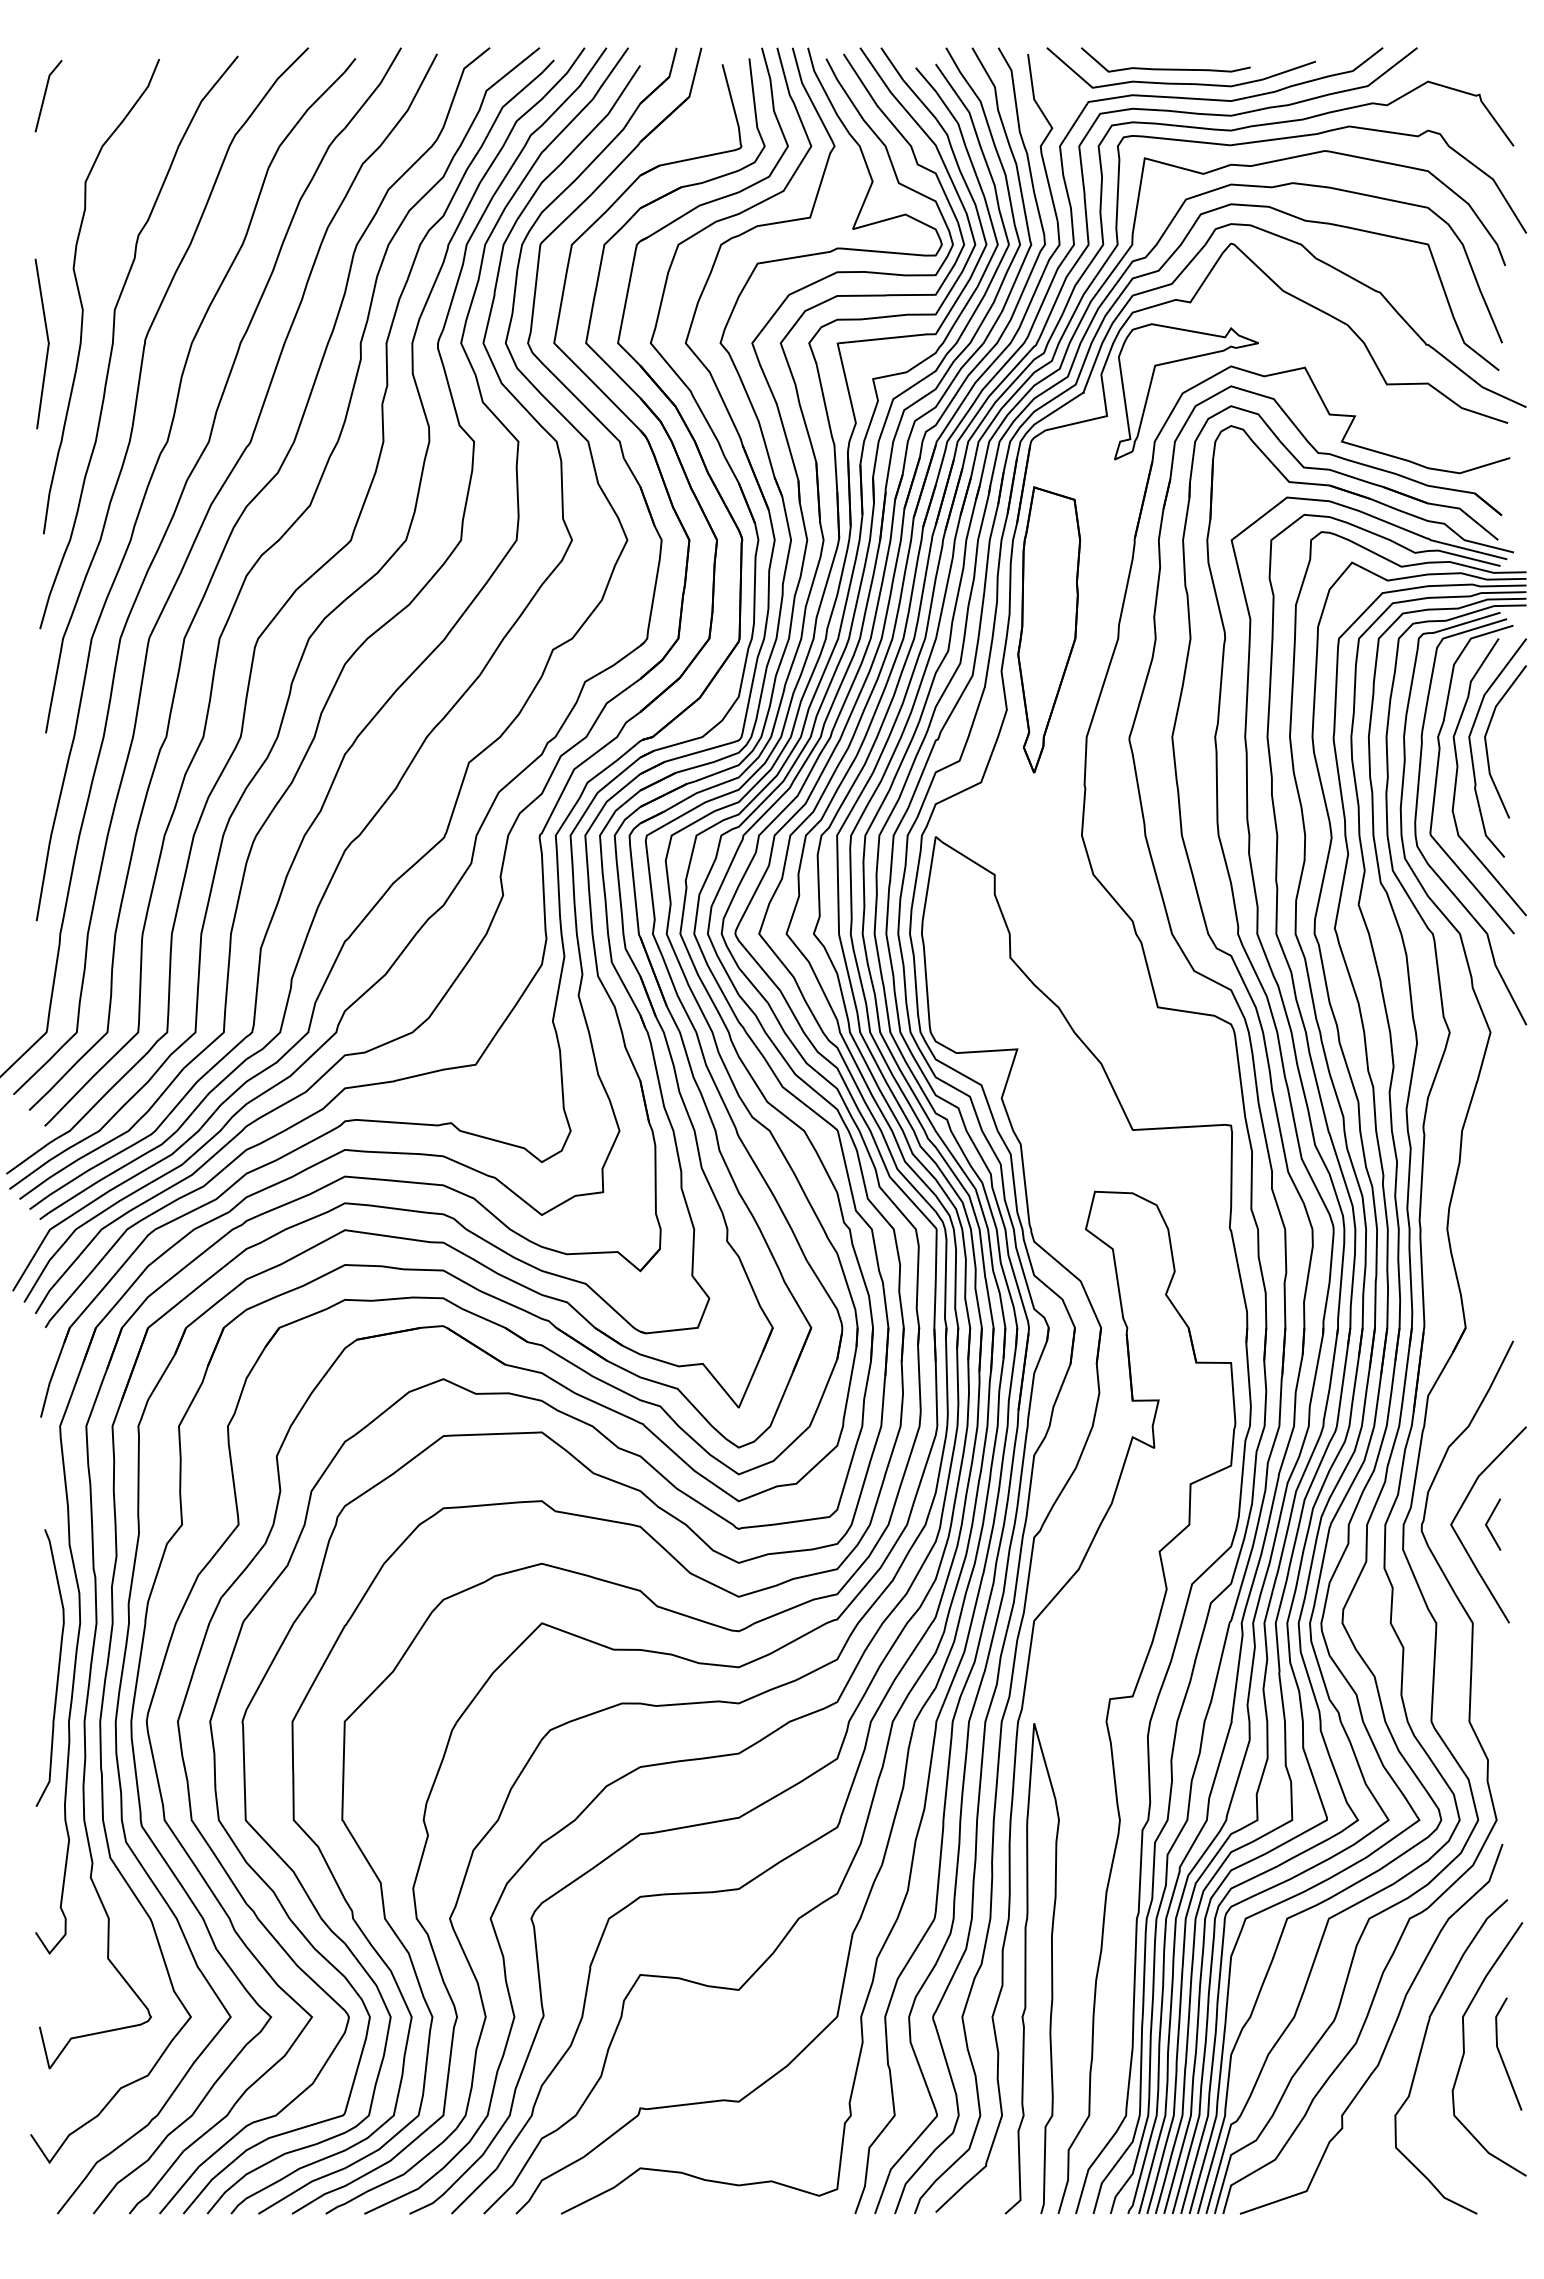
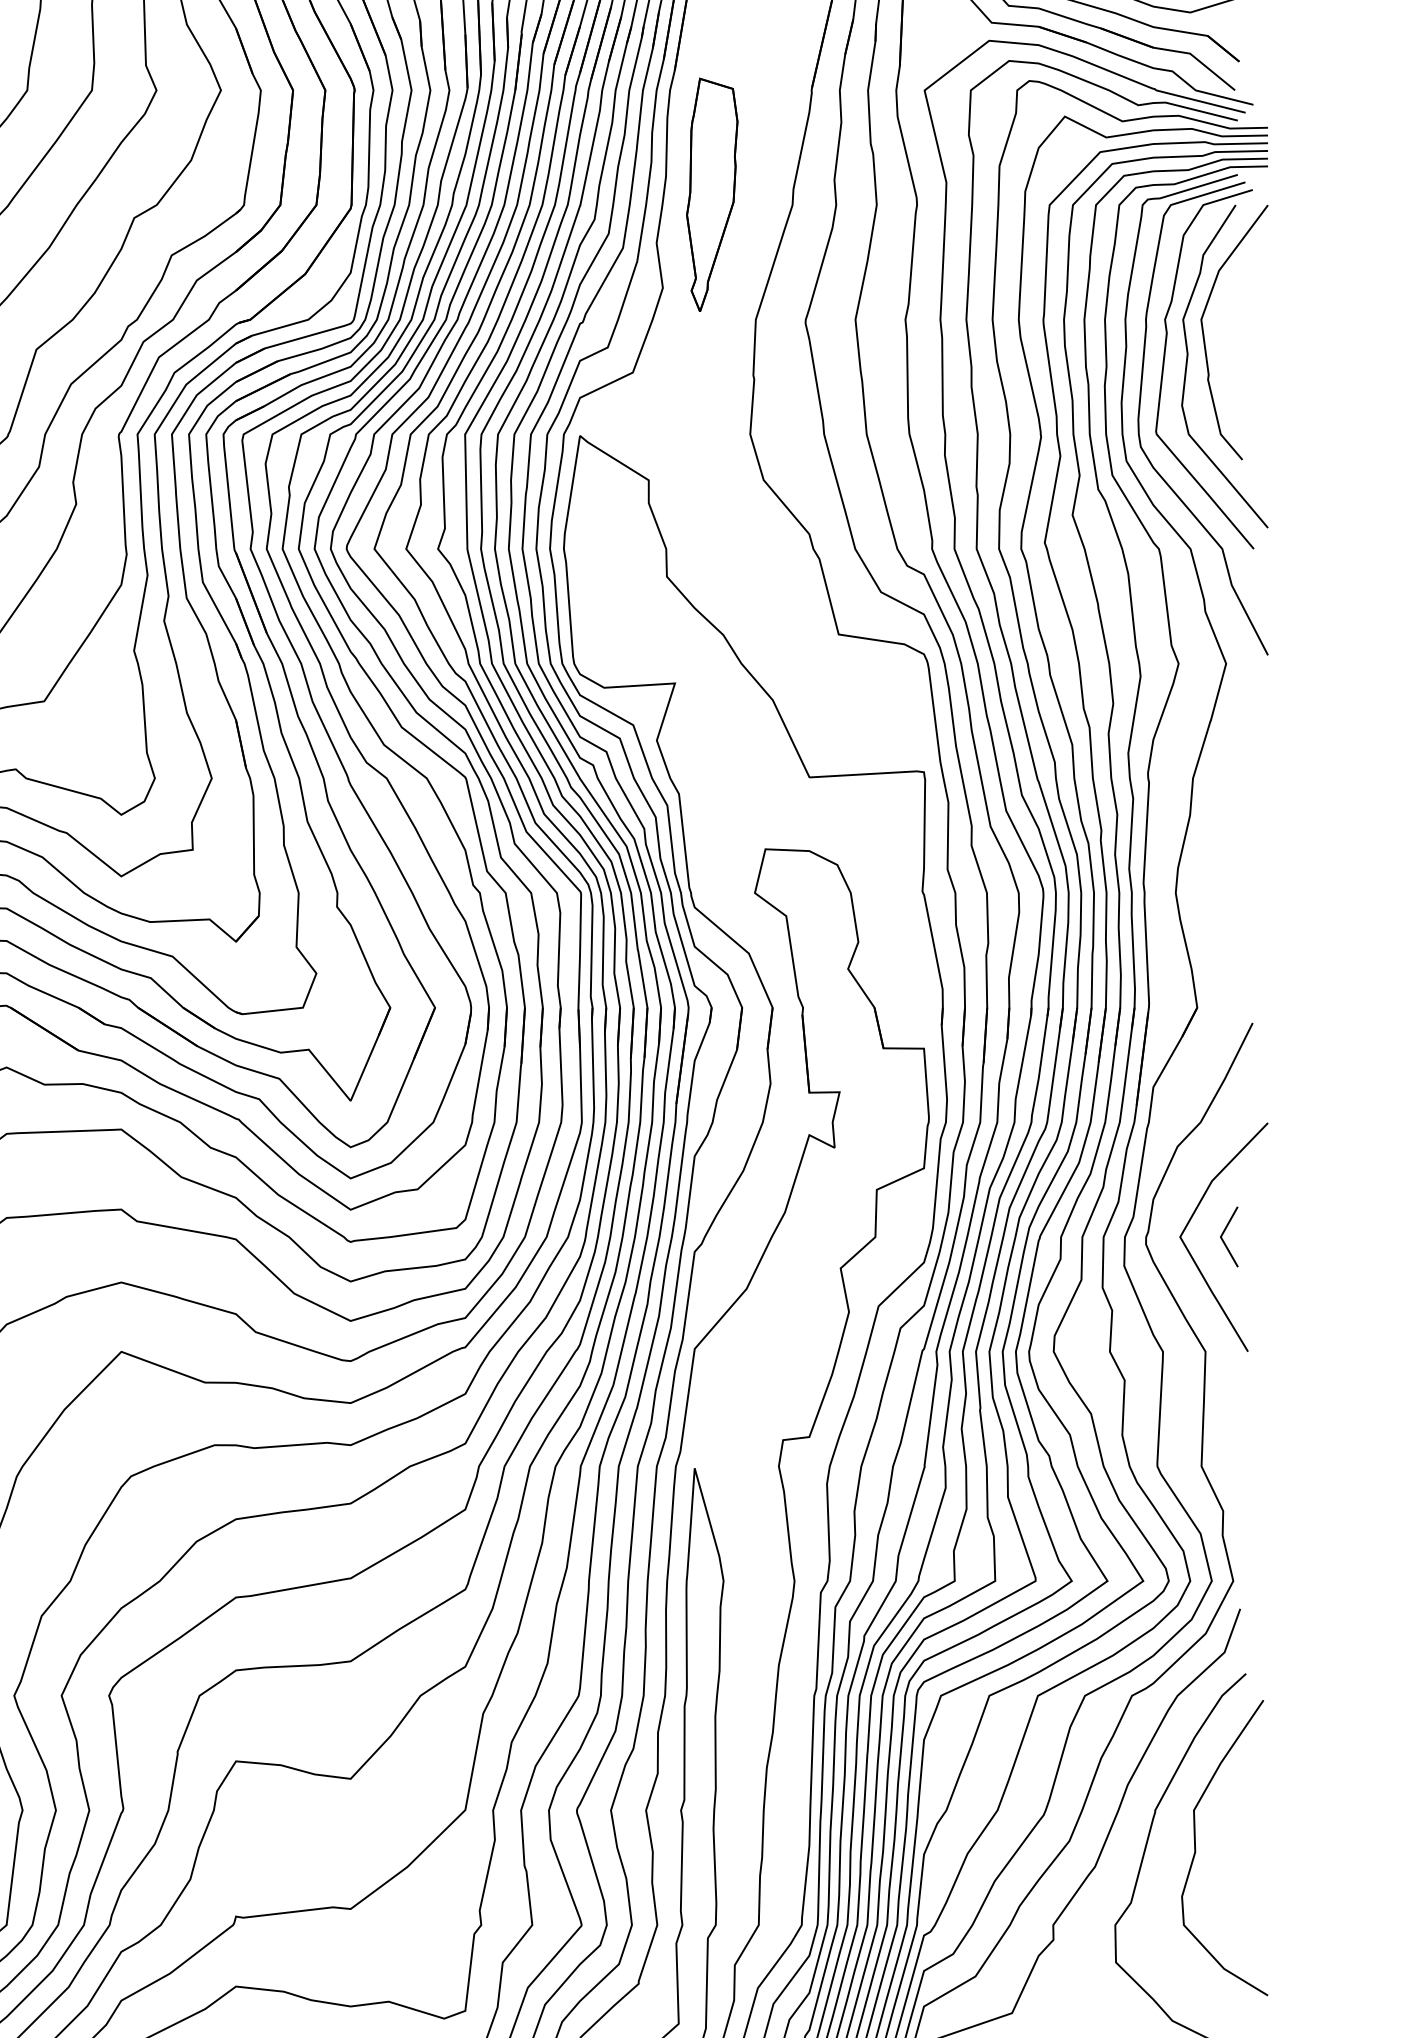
part: (1049, 629) -> (712, 194), size x0.7
line: (1487, 746) -> (1222, 330), removed
line: (1501, 2054) -> (1238, 1854), removed

